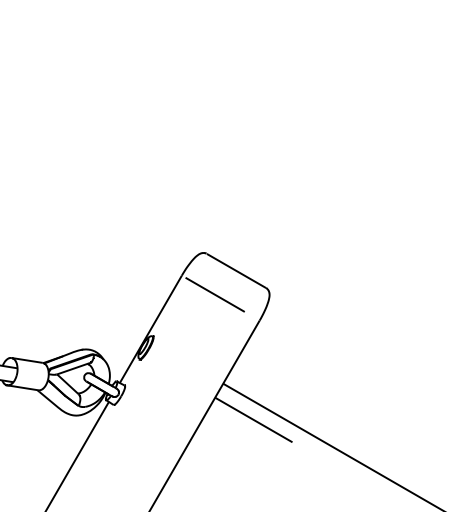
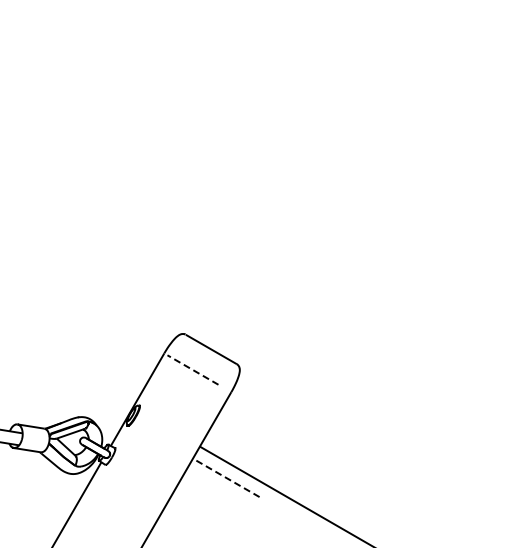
line: (214, 294) -> (192, 369), solid -> dashed
line: (252, 419) -> (225, 477), solid -> dashed

